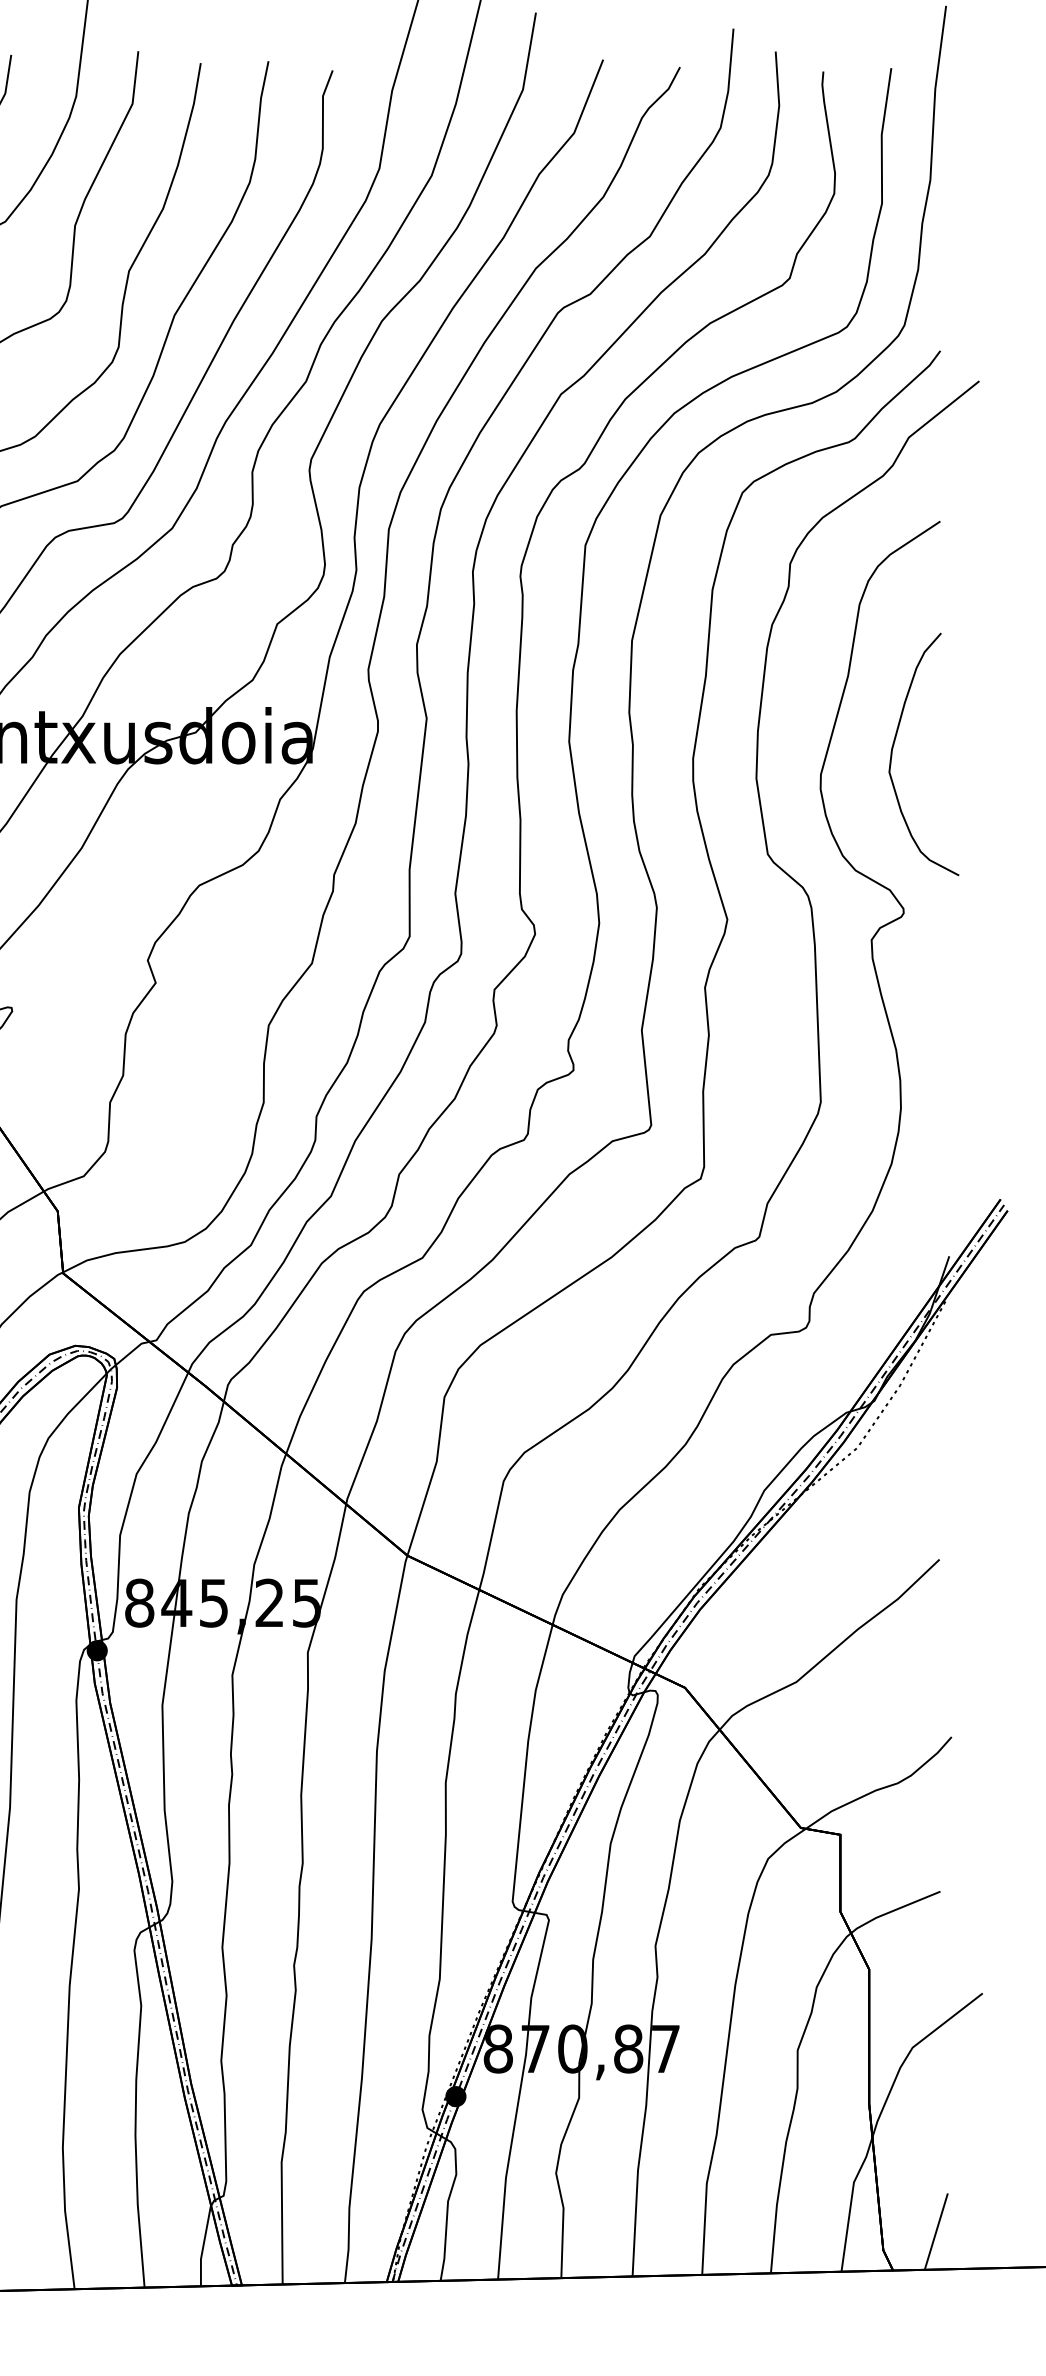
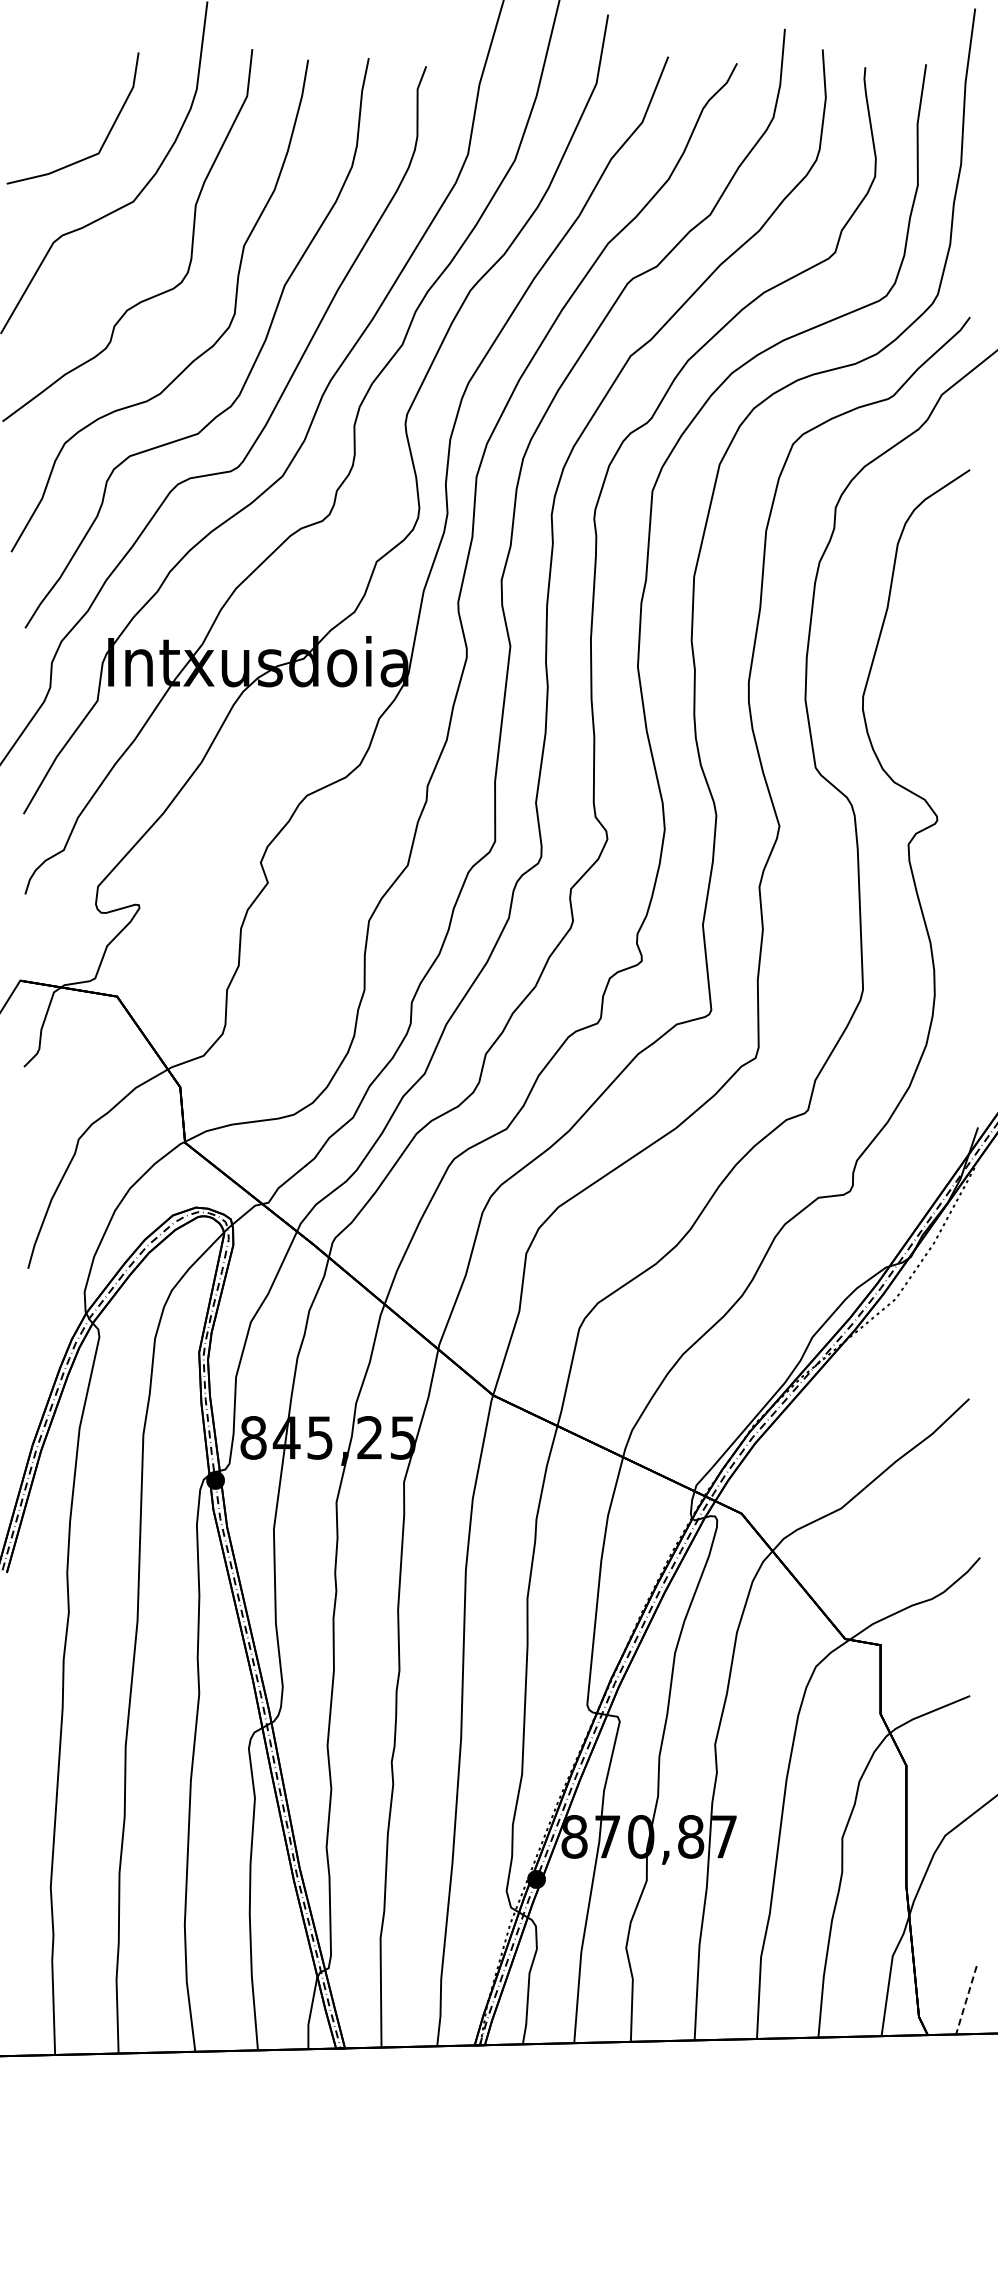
curve: (893, 747) -> (928, 672), removed
line: (936, 2231) -> (966, 2000), solid -> dashed

